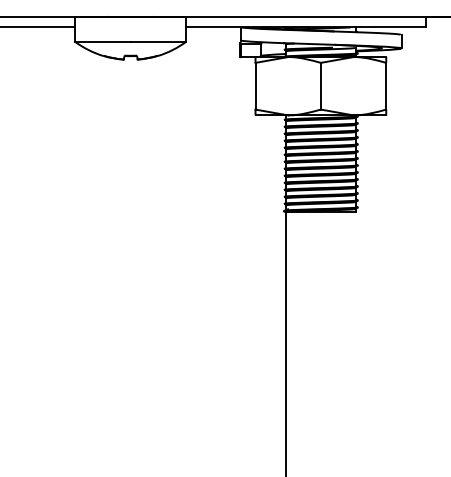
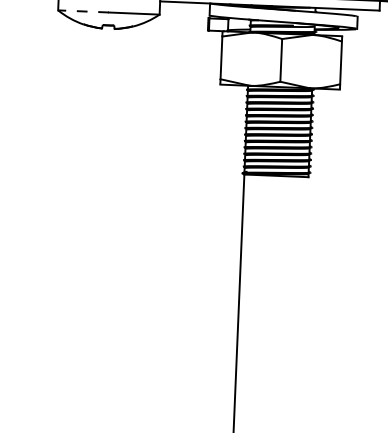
line: (102, 41) -> (83, 11), solid -> dashed

